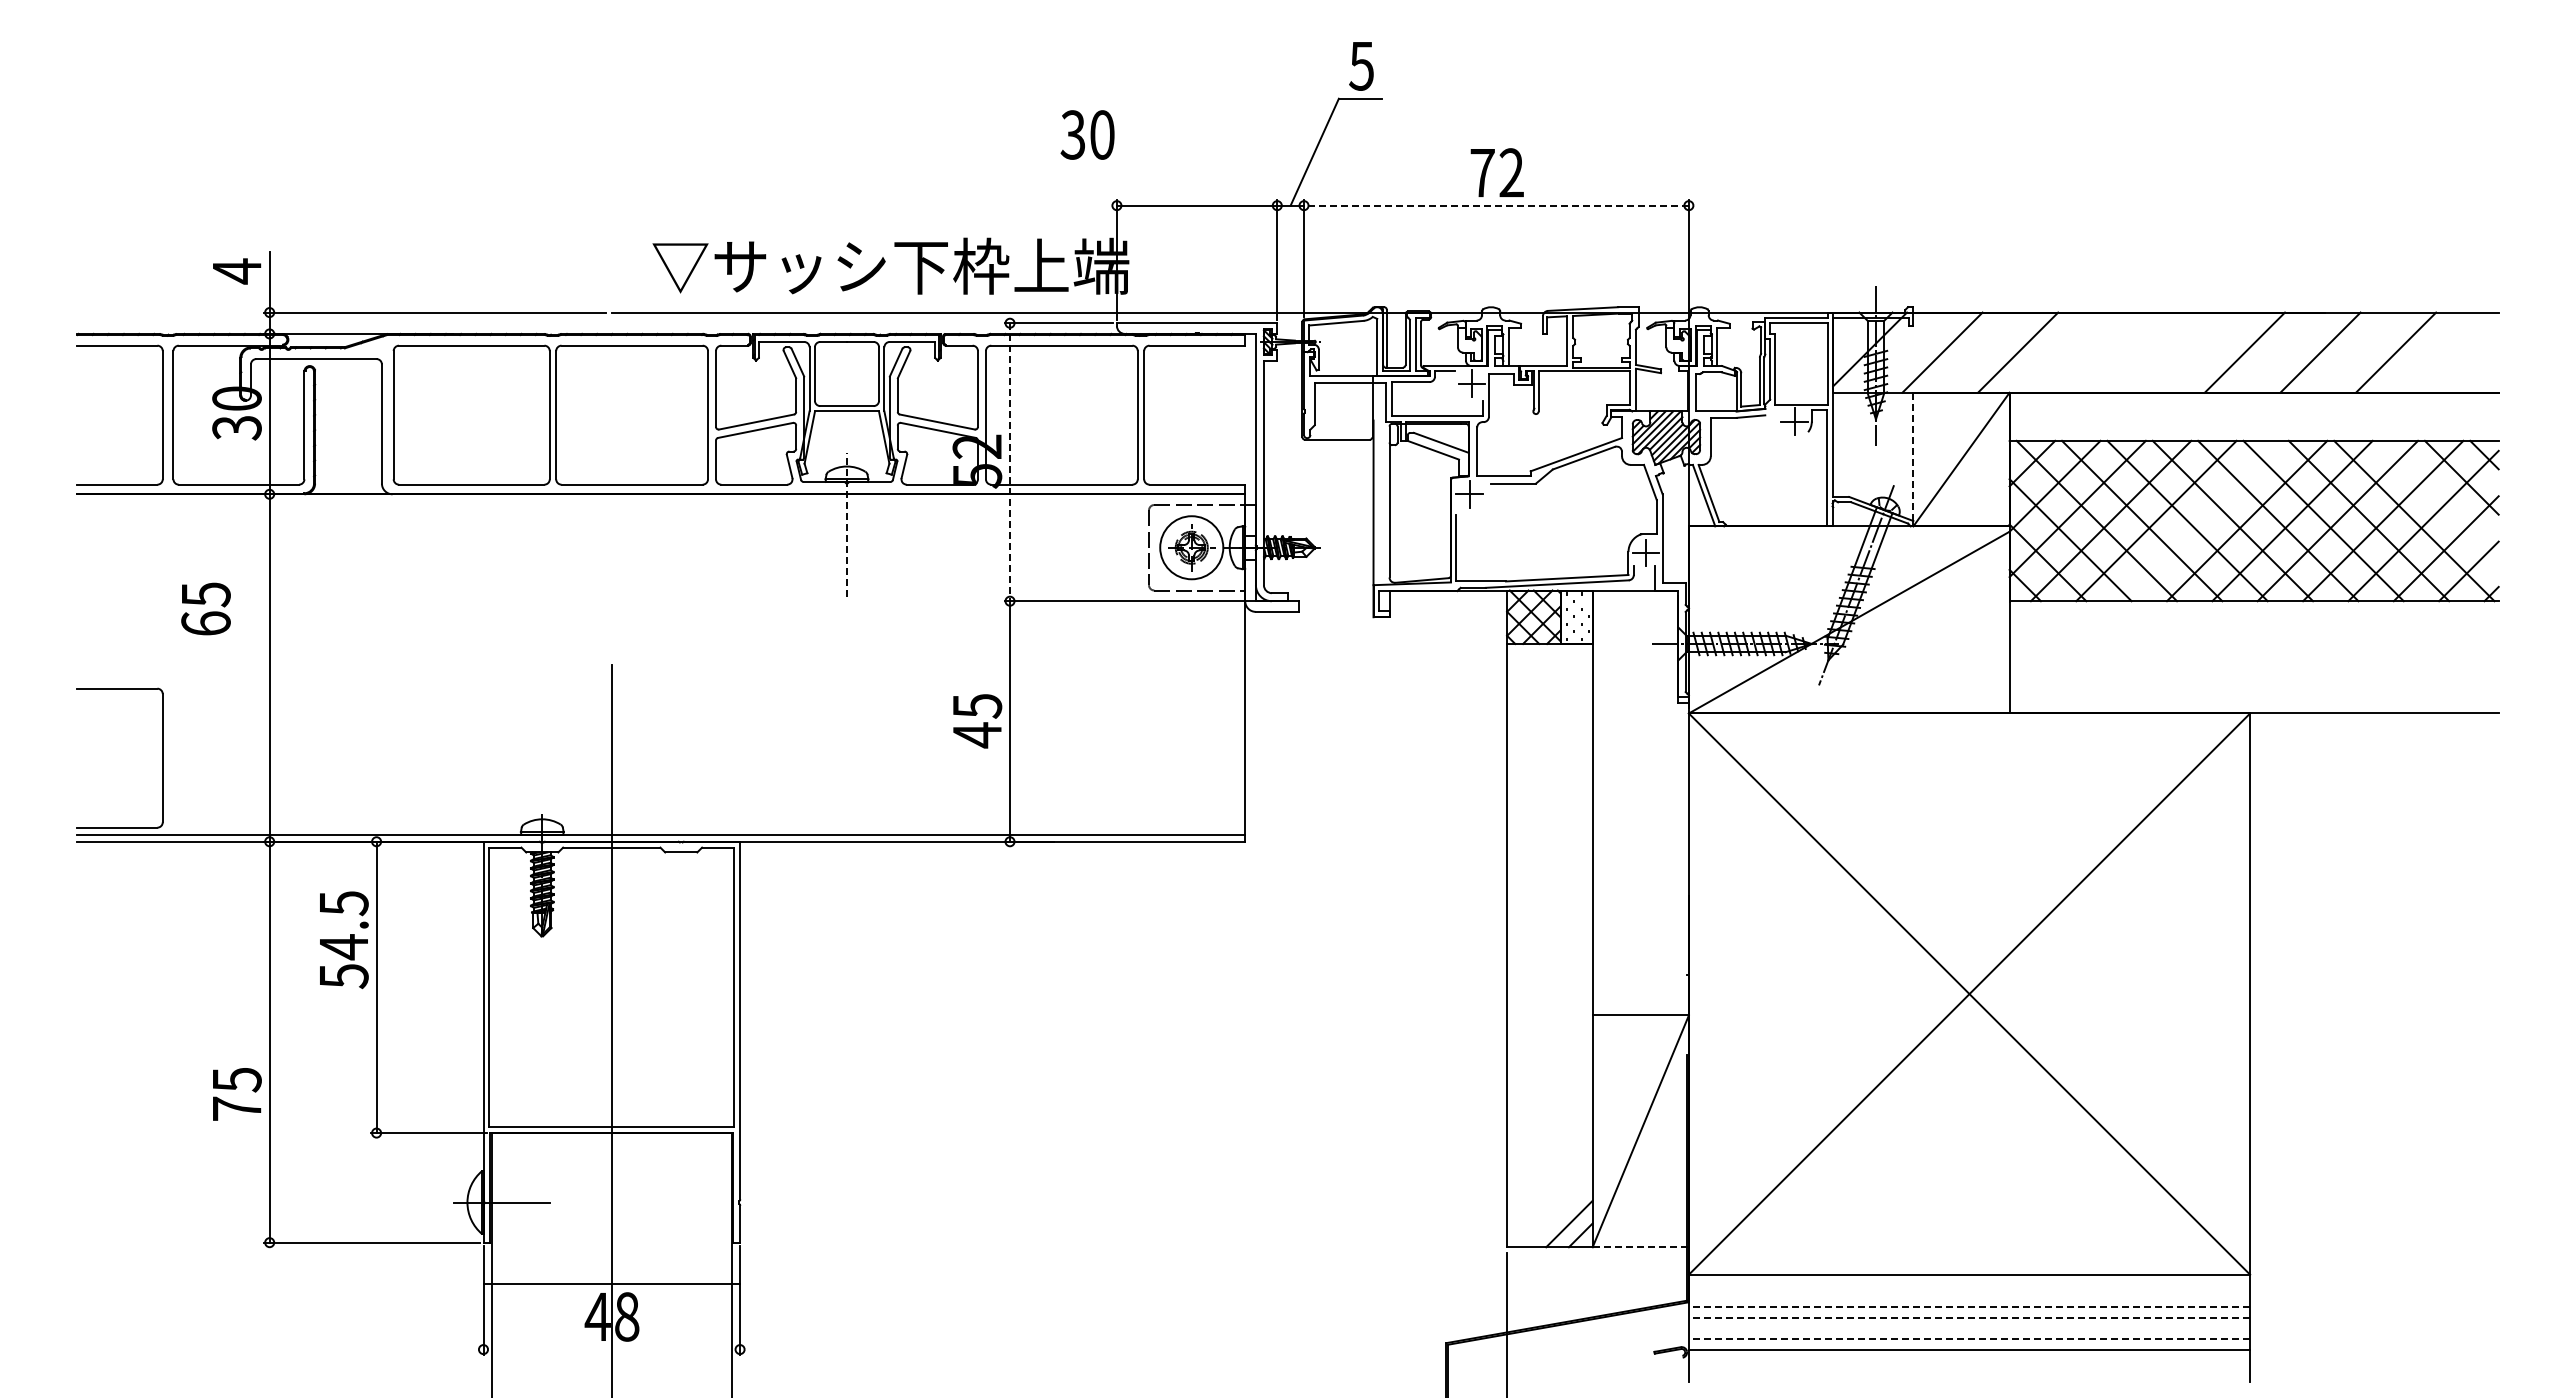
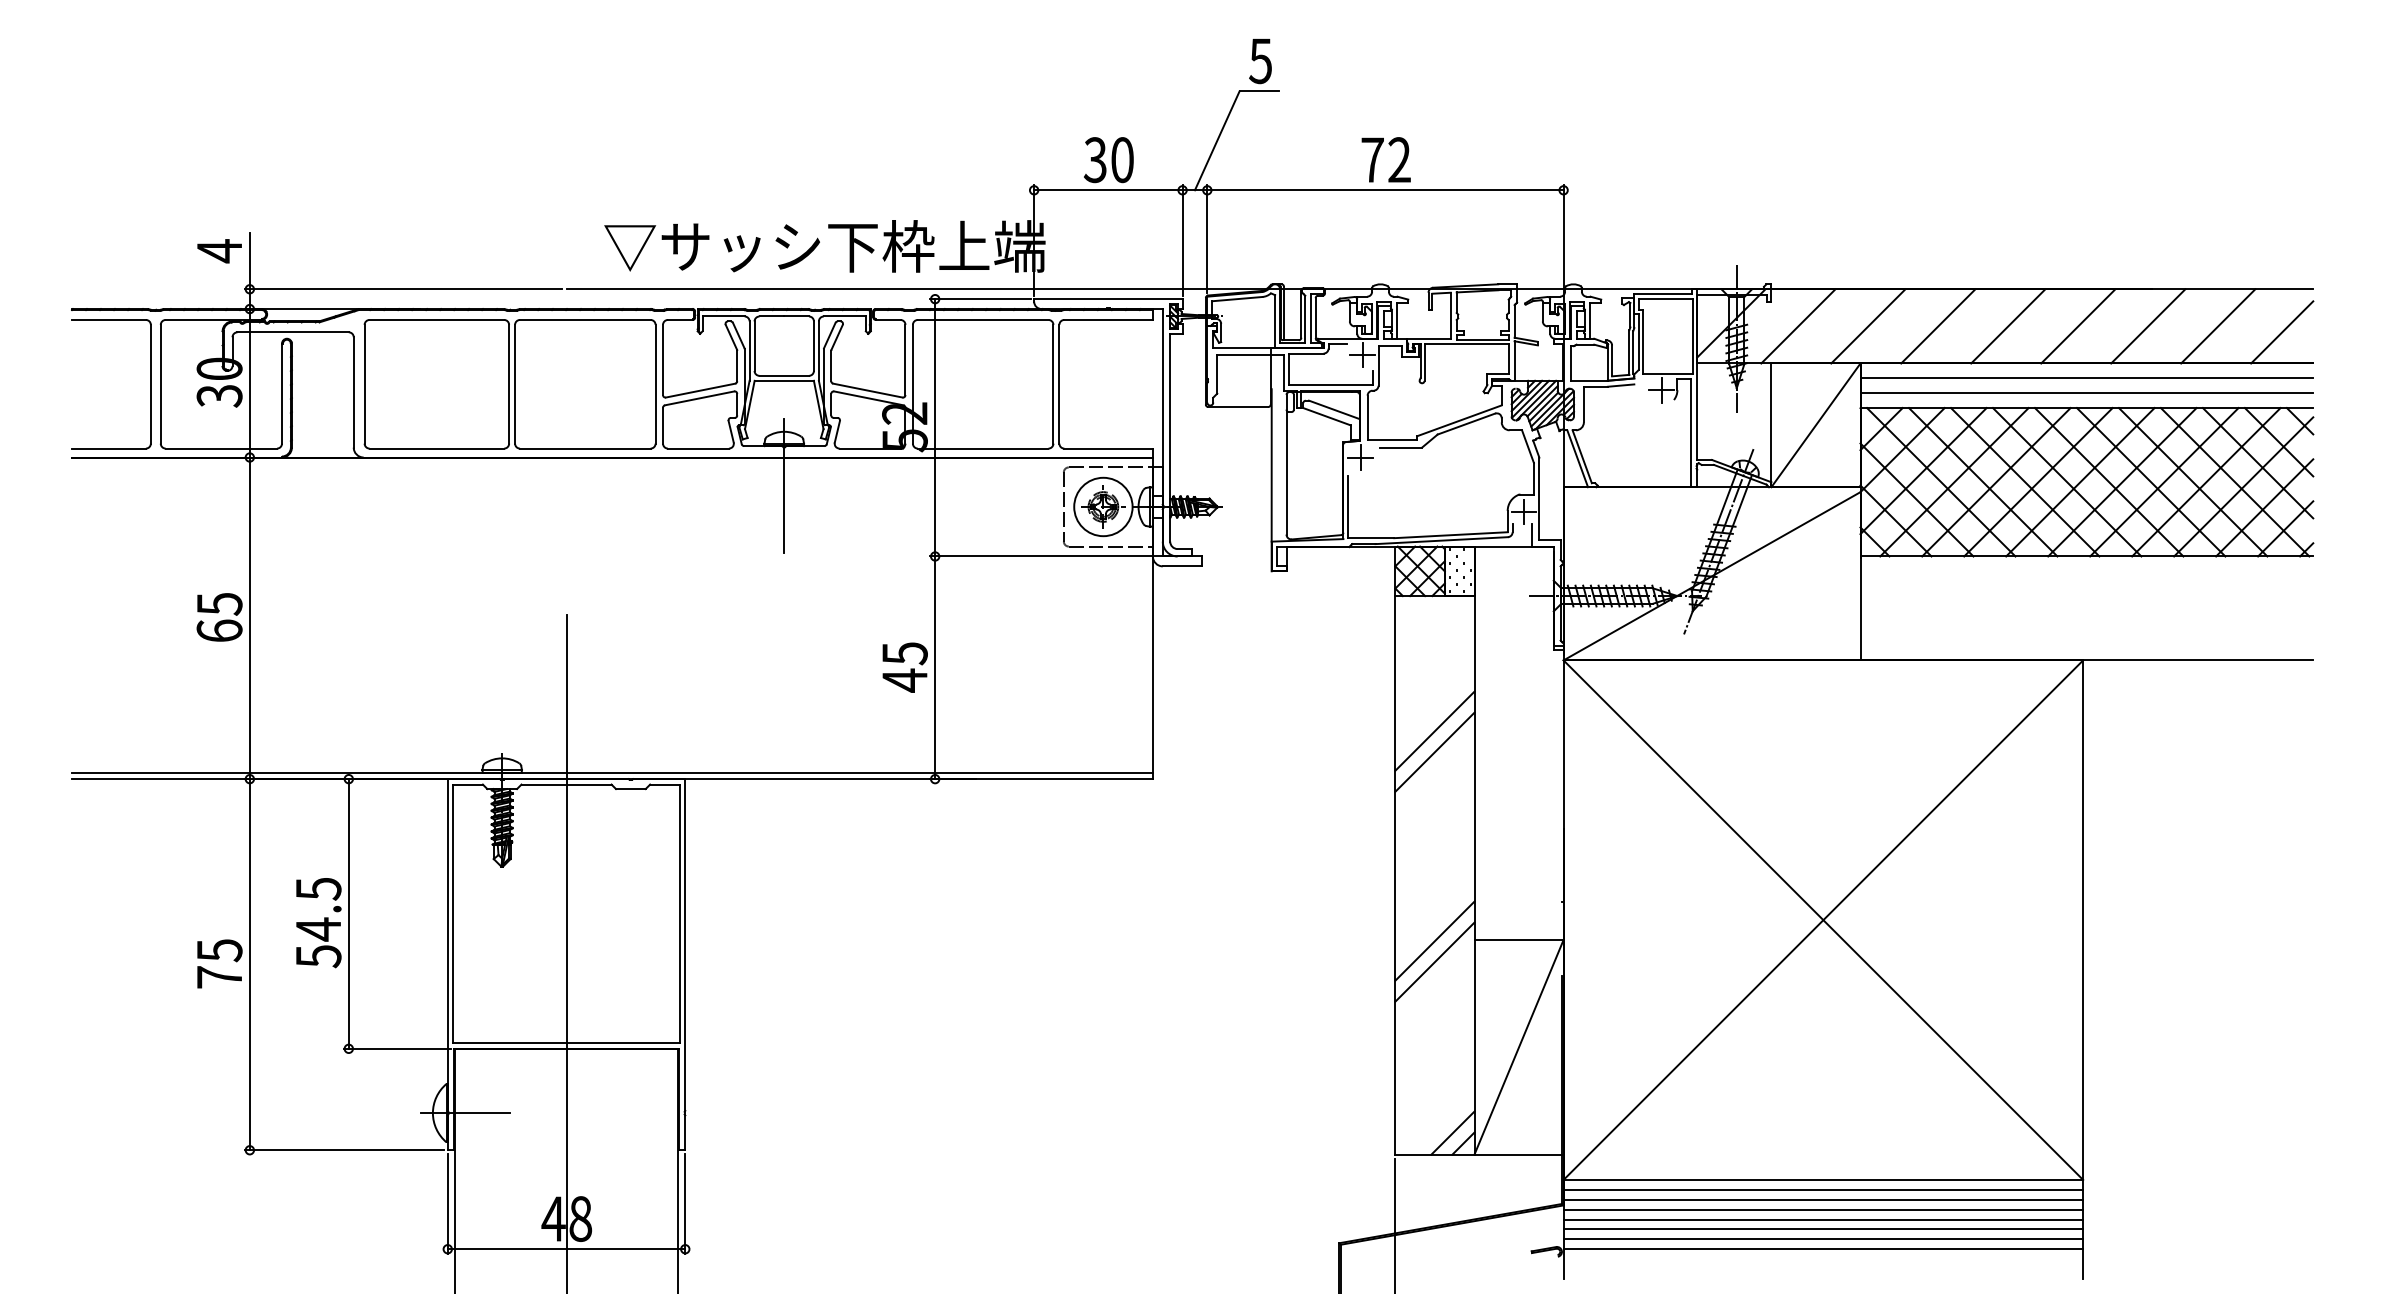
text: (1087, 134) -> (1108, 159), moved
line: (1495, 205) -> (1384, 190), dashed -> solid
line: (2093, 352) -> (1938, 326), added
line: (2169, 352) -> (2008, 326), added
line: (2464, 358) -> (2281, 331), added
line: (2253, 408) -> (2086, 378), added
line: (2253, 424) -> (2086, 392), added
line: (1913, 459) -> (1771, 425), dashed -> solid
line: (1010, 462) -> (935, 428), dashed -> solid
line: (2438, 500) -> (2257, 463), added
line: (2201, 520) -> (2038, 481), added
line: (846, 525) -> (783, 486), dashed -> solid
text: (205, 608) -> (219, 616), moved
part: (162, 757) -> (150, 701), removed
line: (1549, 789) -> (1434, 730), added
line: (1549, 812) -> (1434, 752), added
text: (344, 940) -> (319, 923), moved
line: (1549, 1016) -> (1434, 940), added
line: (1549, 1039) -> (1434, 962), added
text: (237, 1094) -> (220, 964), moved
line: (1641, 1247) -> (1519, 1154), dashed -> solid
line: (611, 1283) -> (566, 1249), moved
line: (1969, 1285) -> (1823, 1189), added
line: (1969, 1296) -> (1823, 1200), added
line: (1969, 1306) -> (1823, 1209), dashed -> solid
line: (1969, 1317) -> (1823, 1219), dashed -> solid
line: (1969, 1328) -> (1823, 1229), added
line: (1969, 1338) -> (1823, 1238), dashed -> solid

